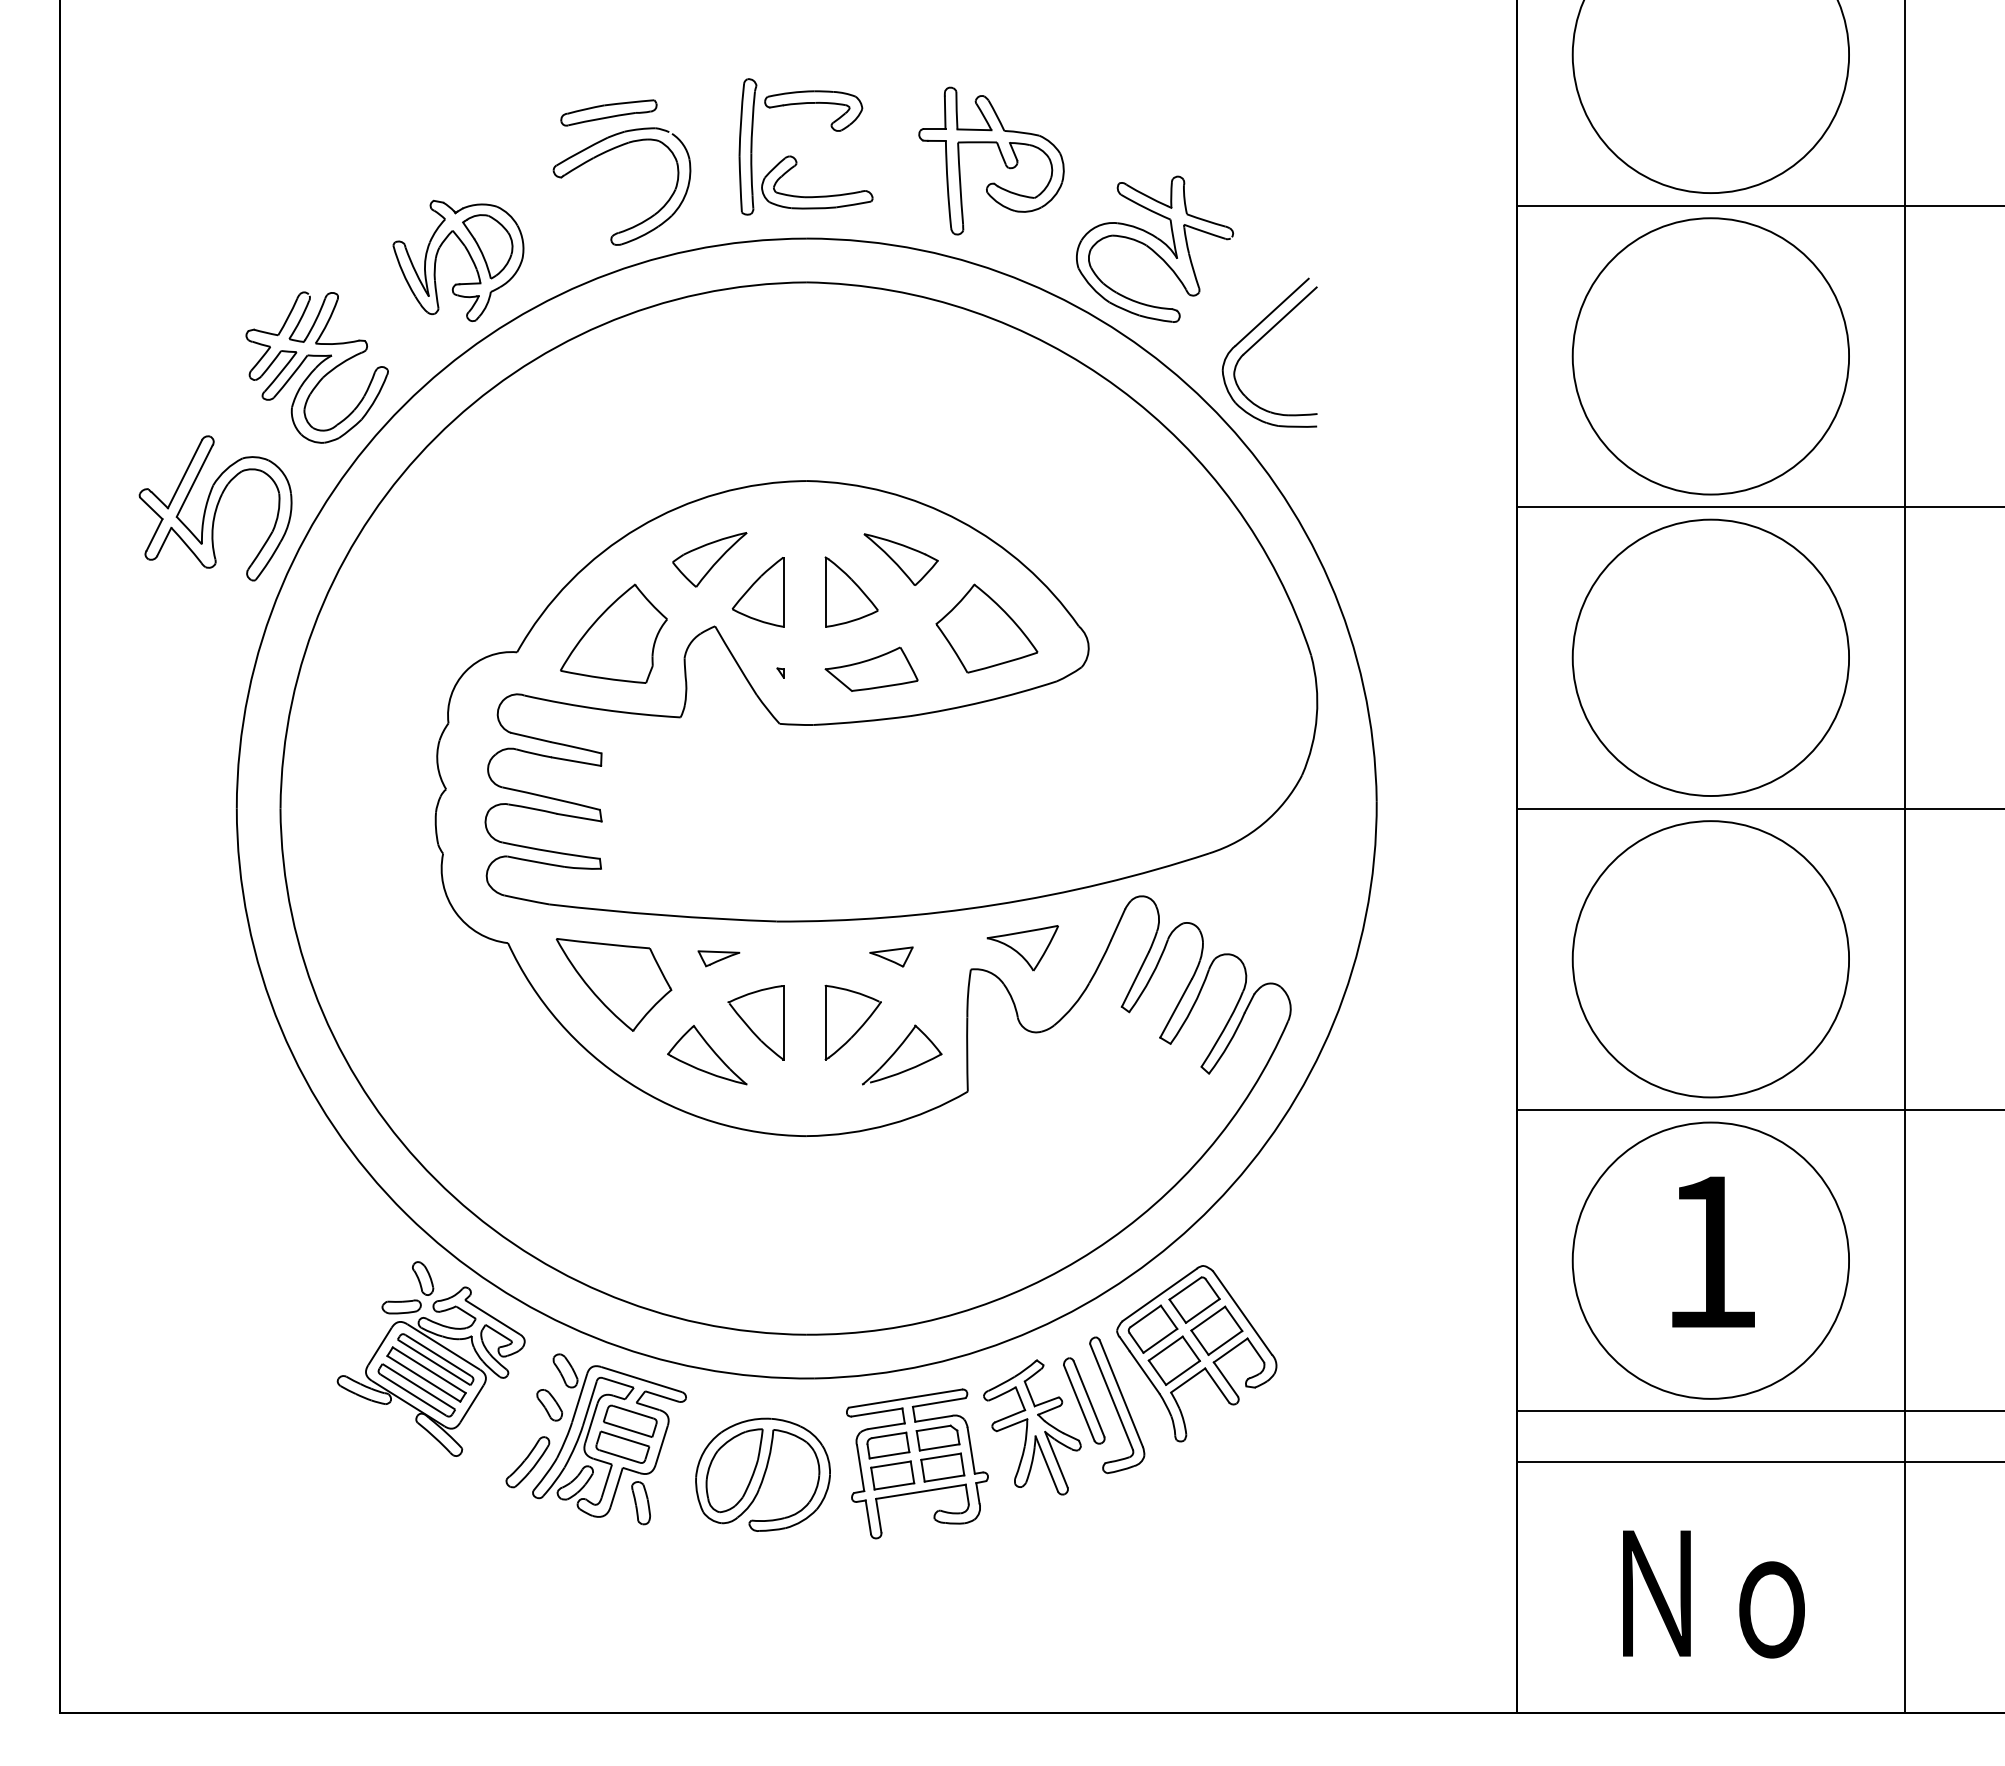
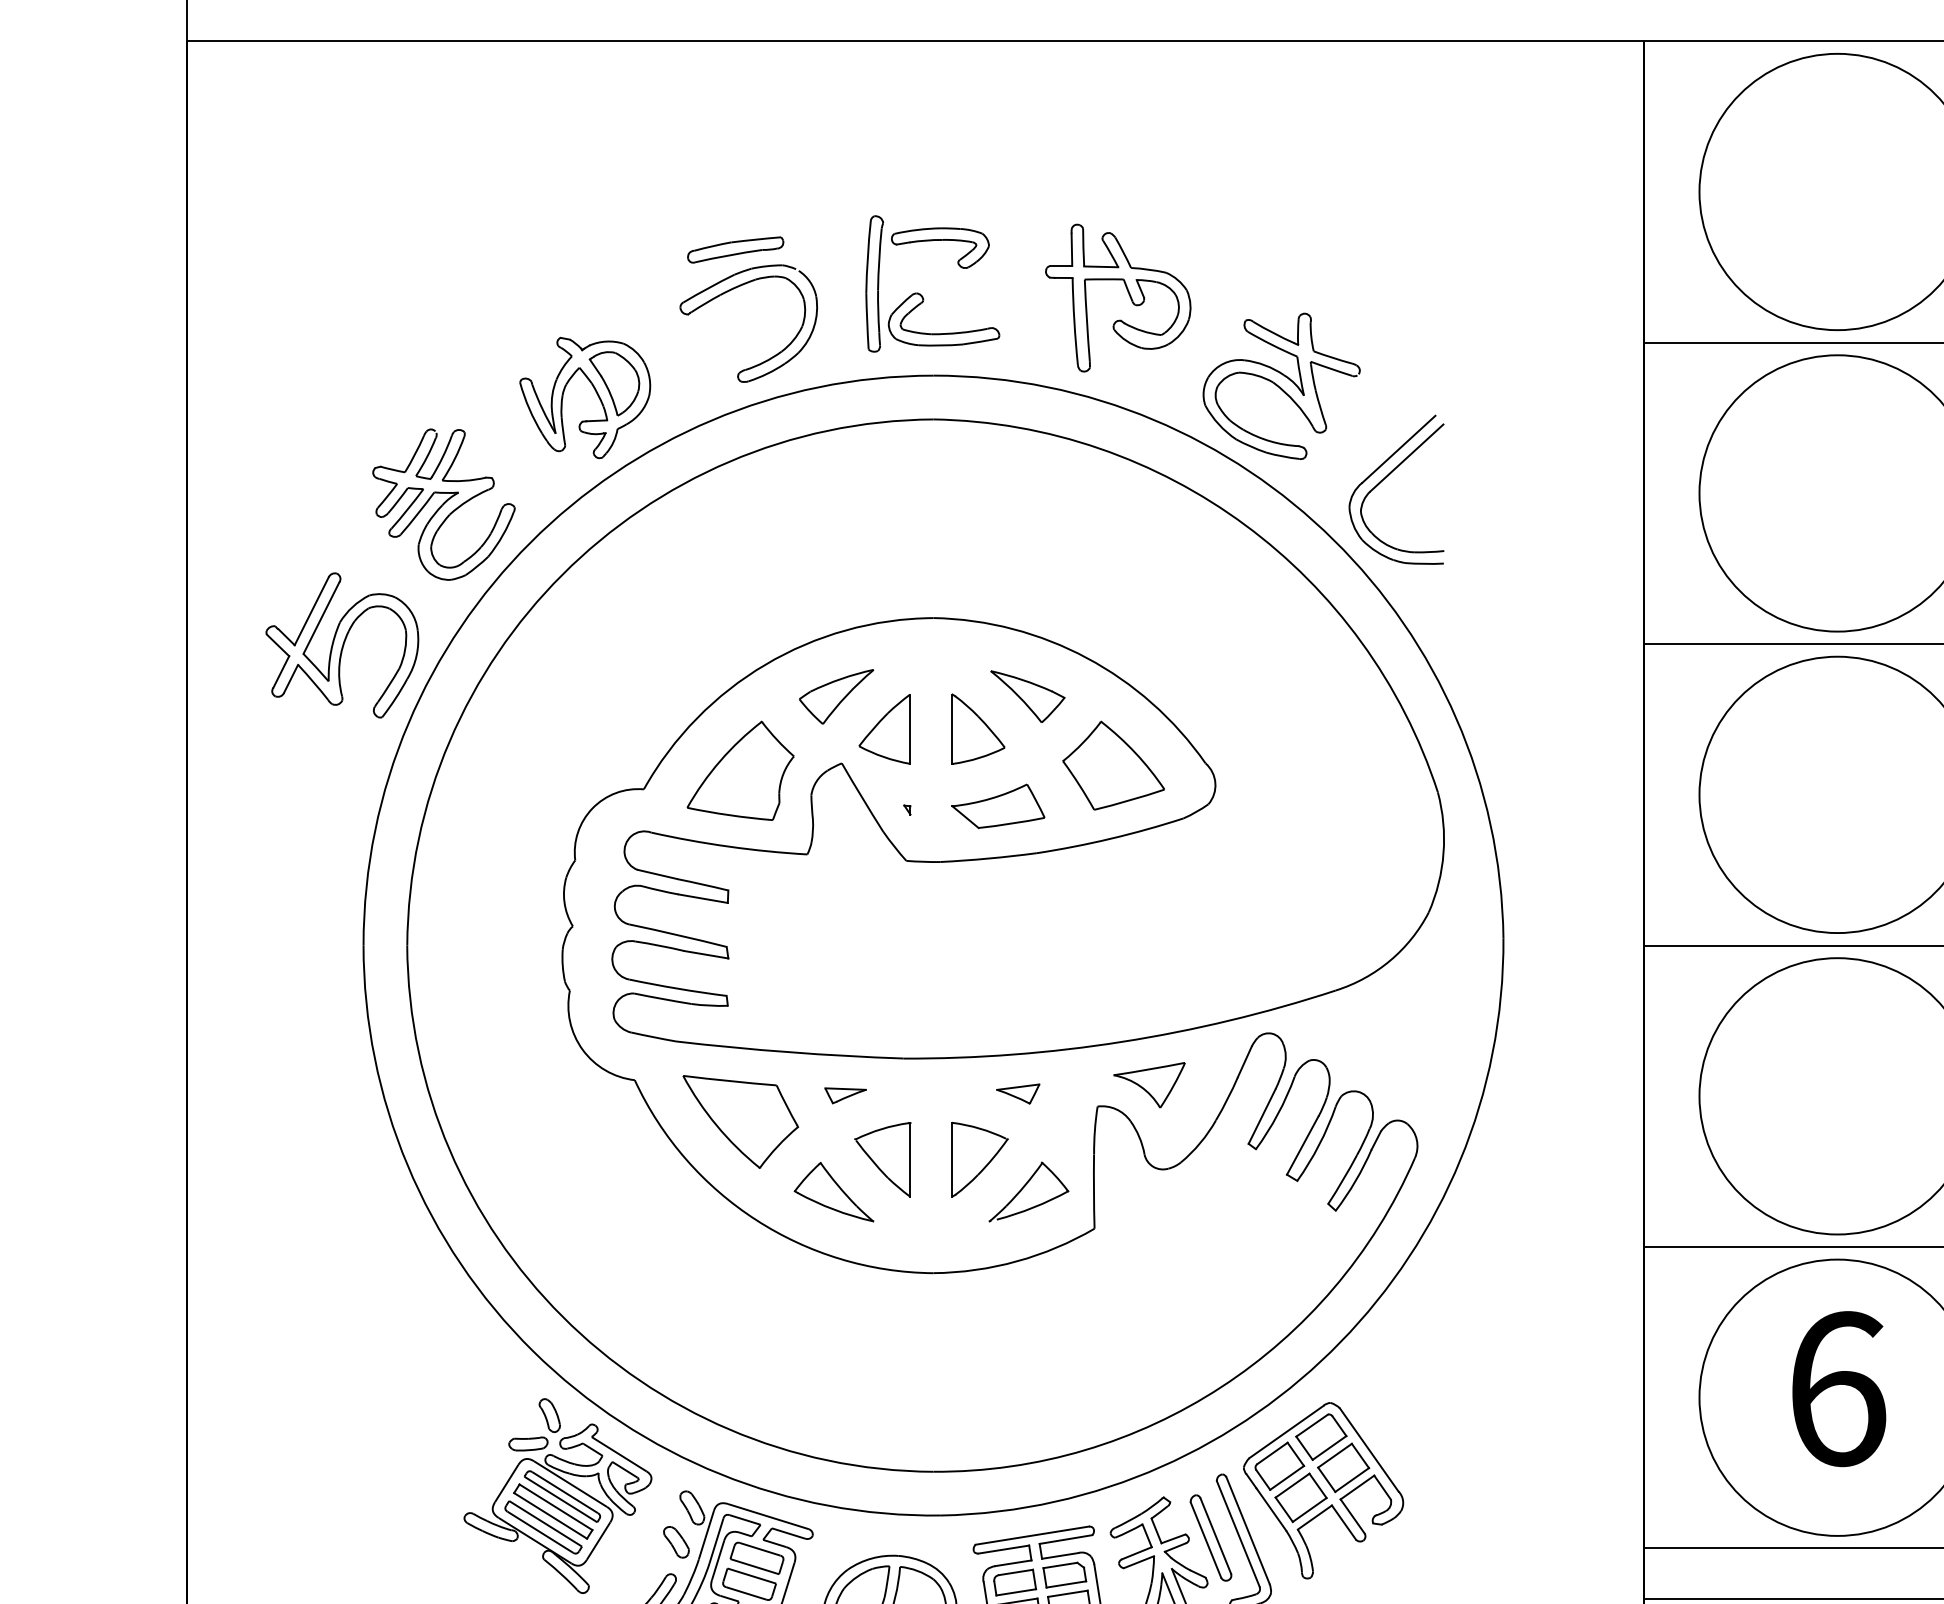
text: (1712, 1252) -> (1839, 1389), 1 -> 6

